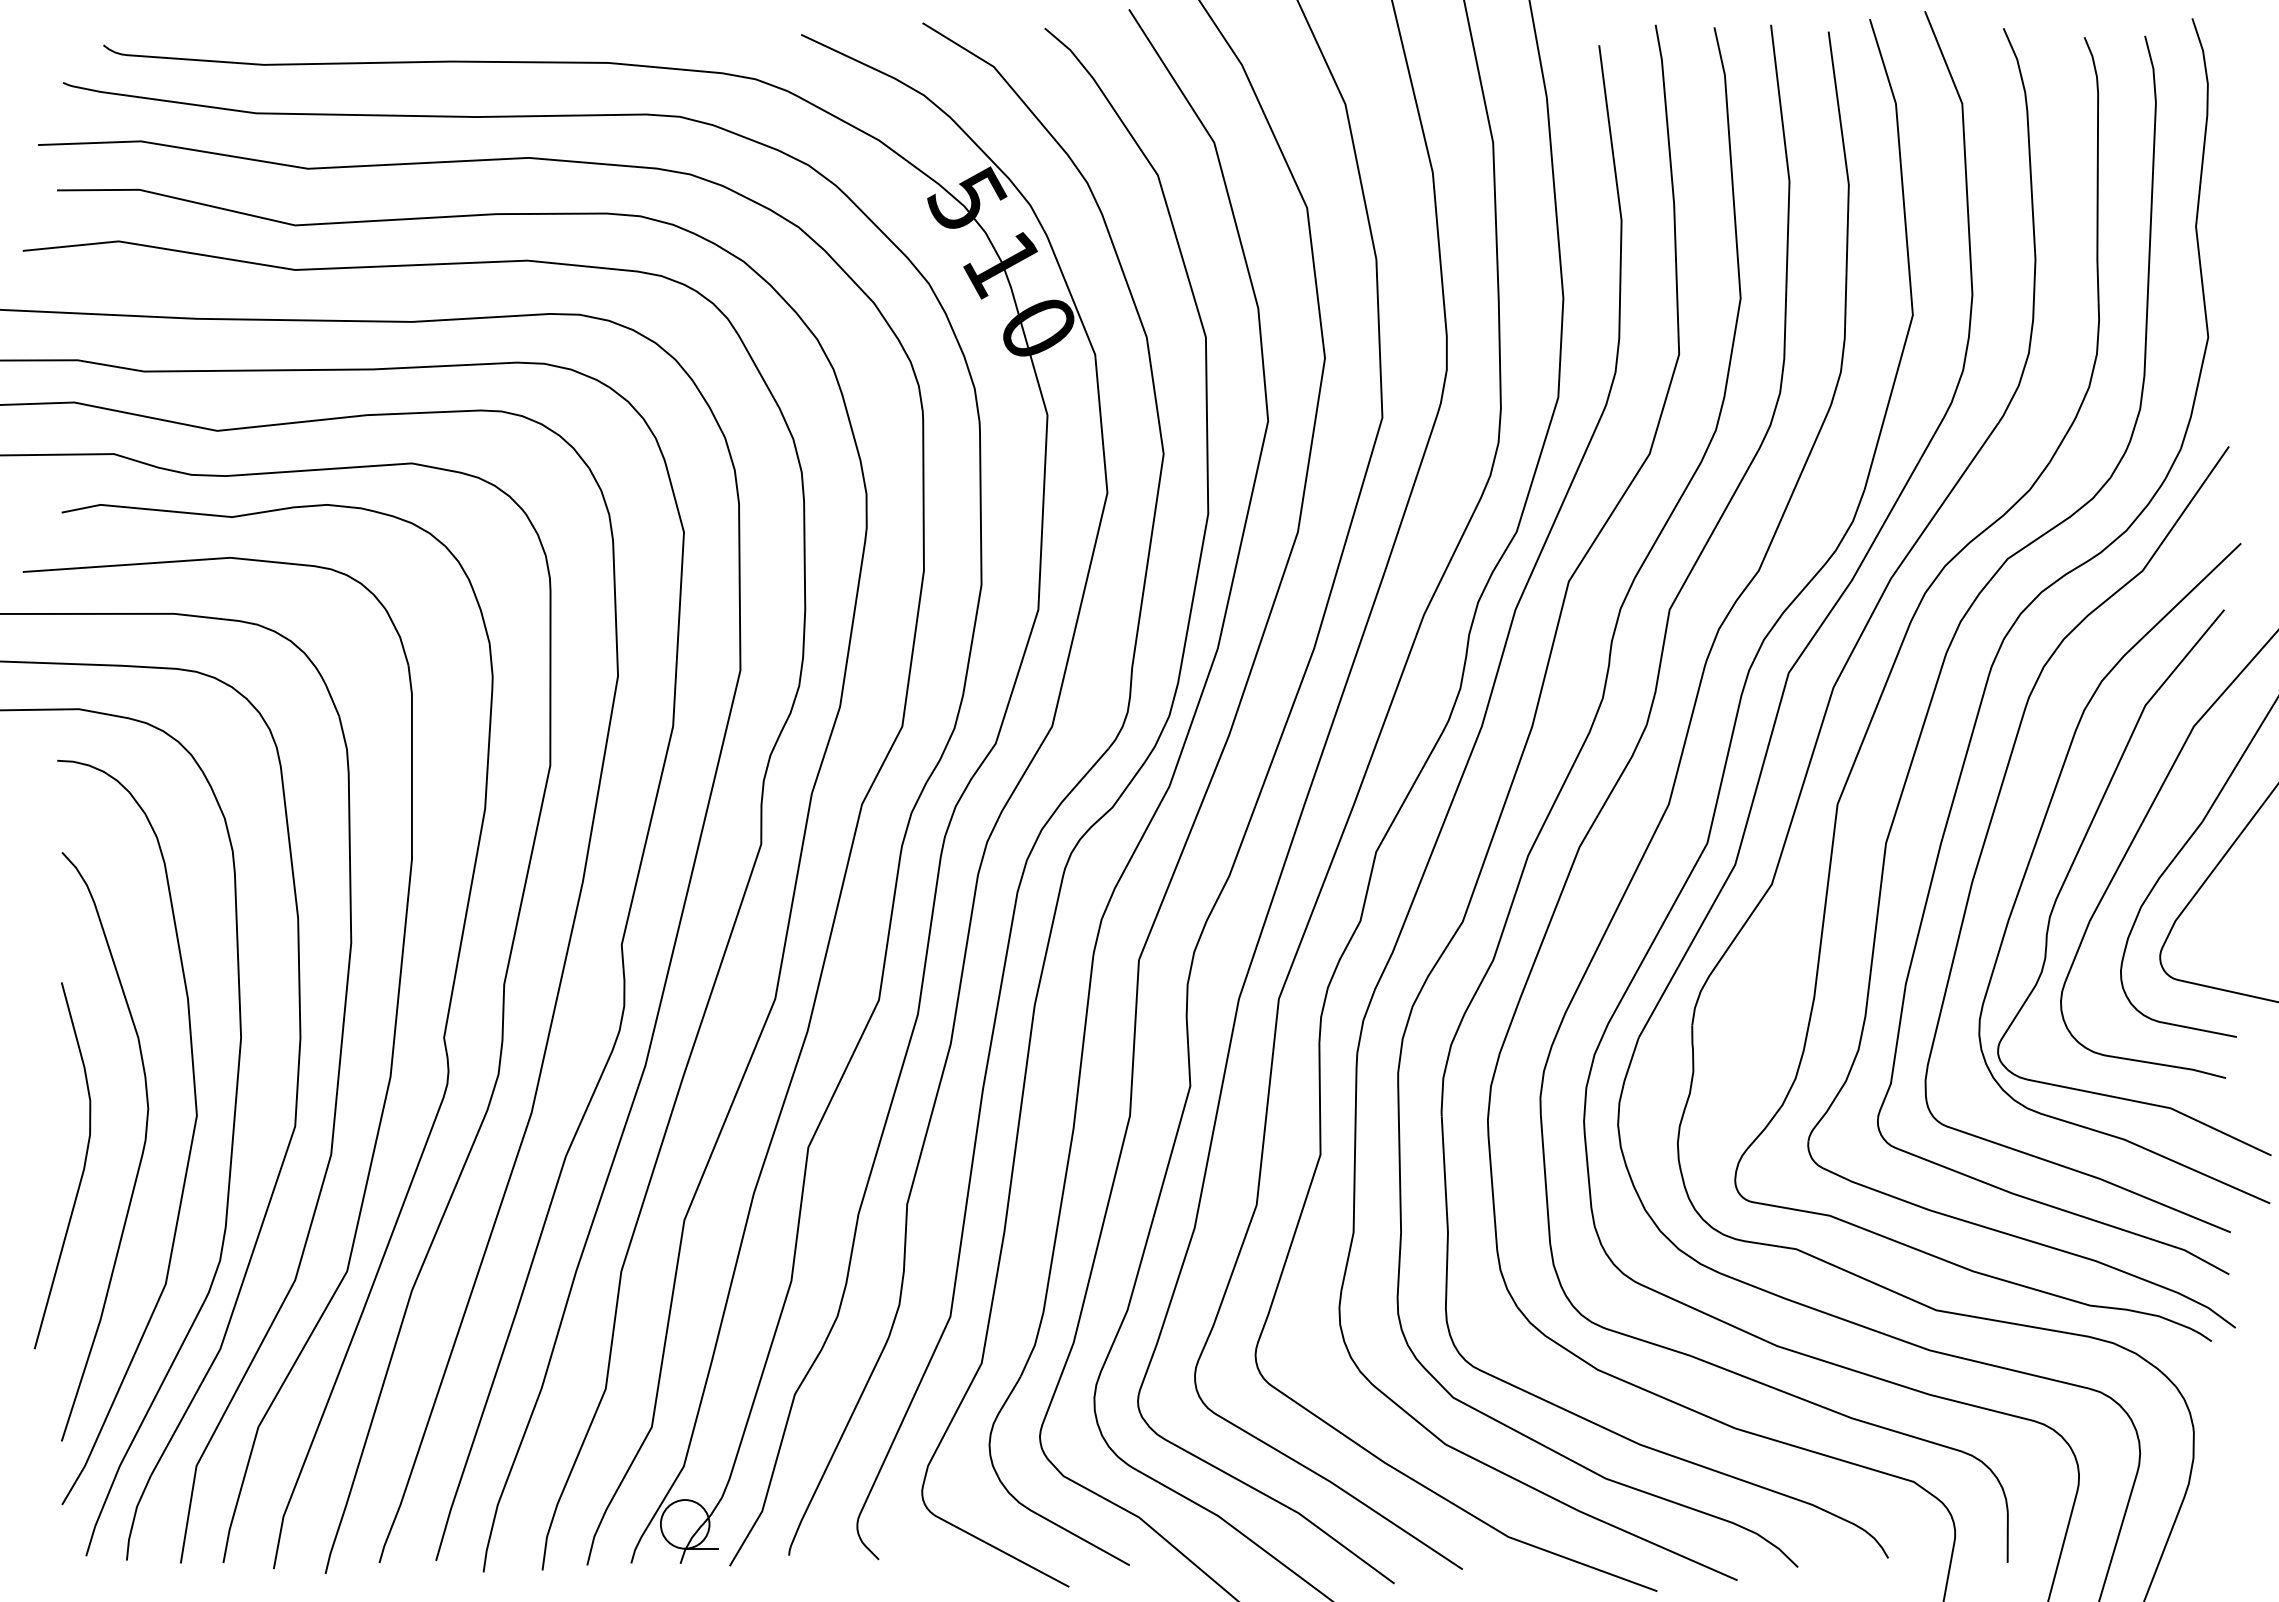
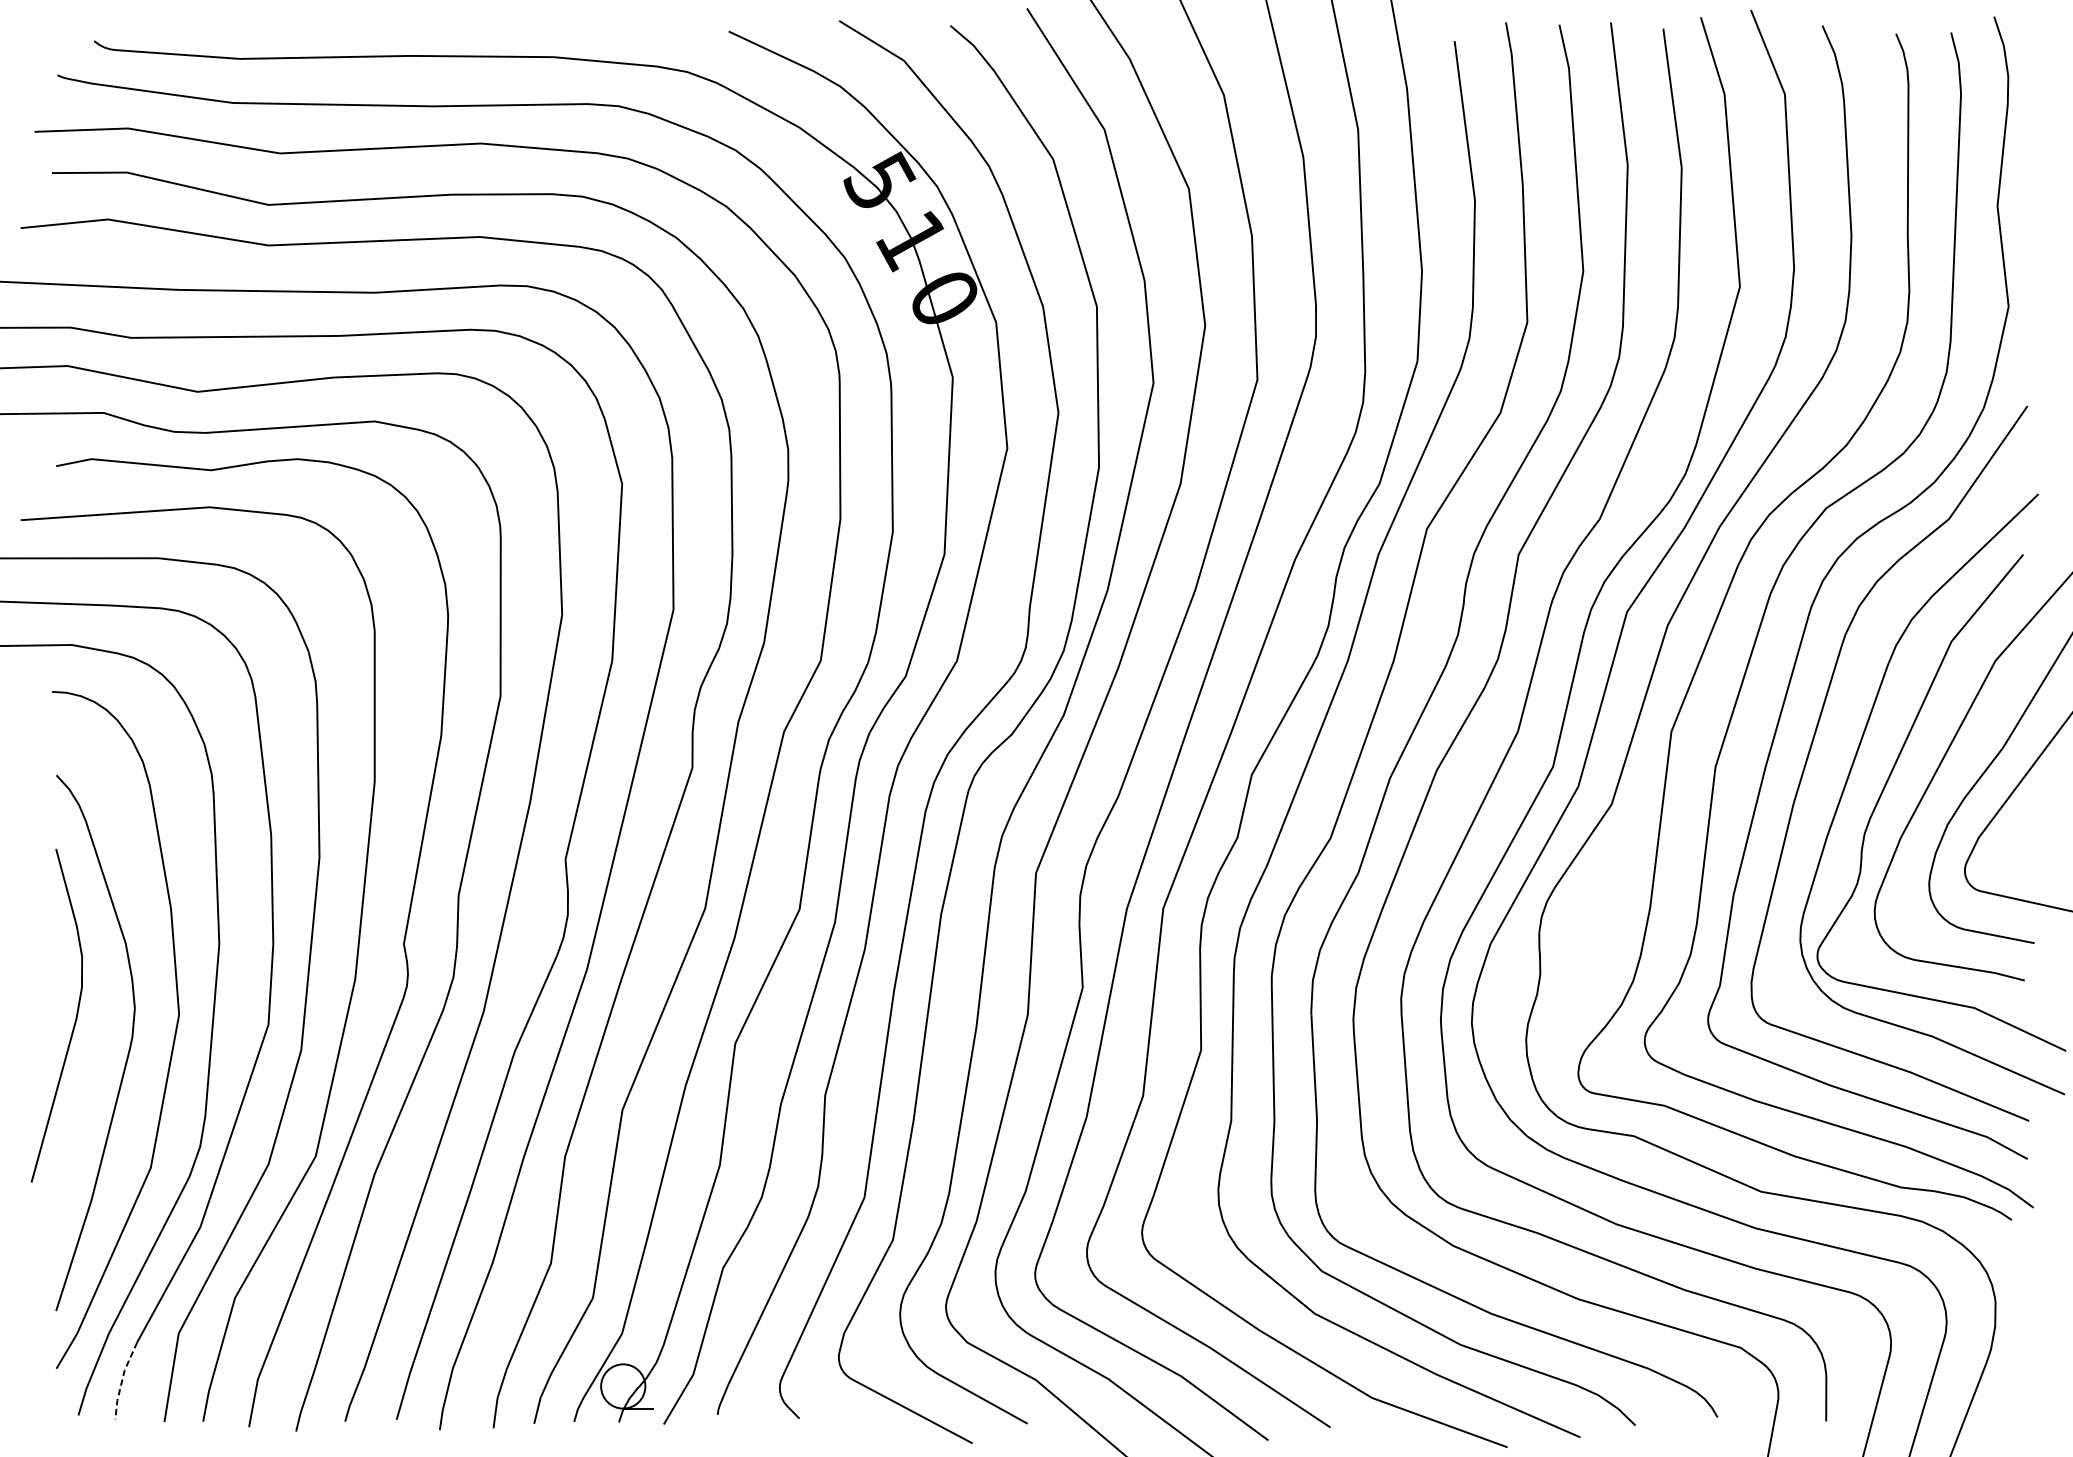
curve: (82, 1170) -> (75, 1020), moved
line: (134, 1517) -> (122, 1380), solid -> dashed

